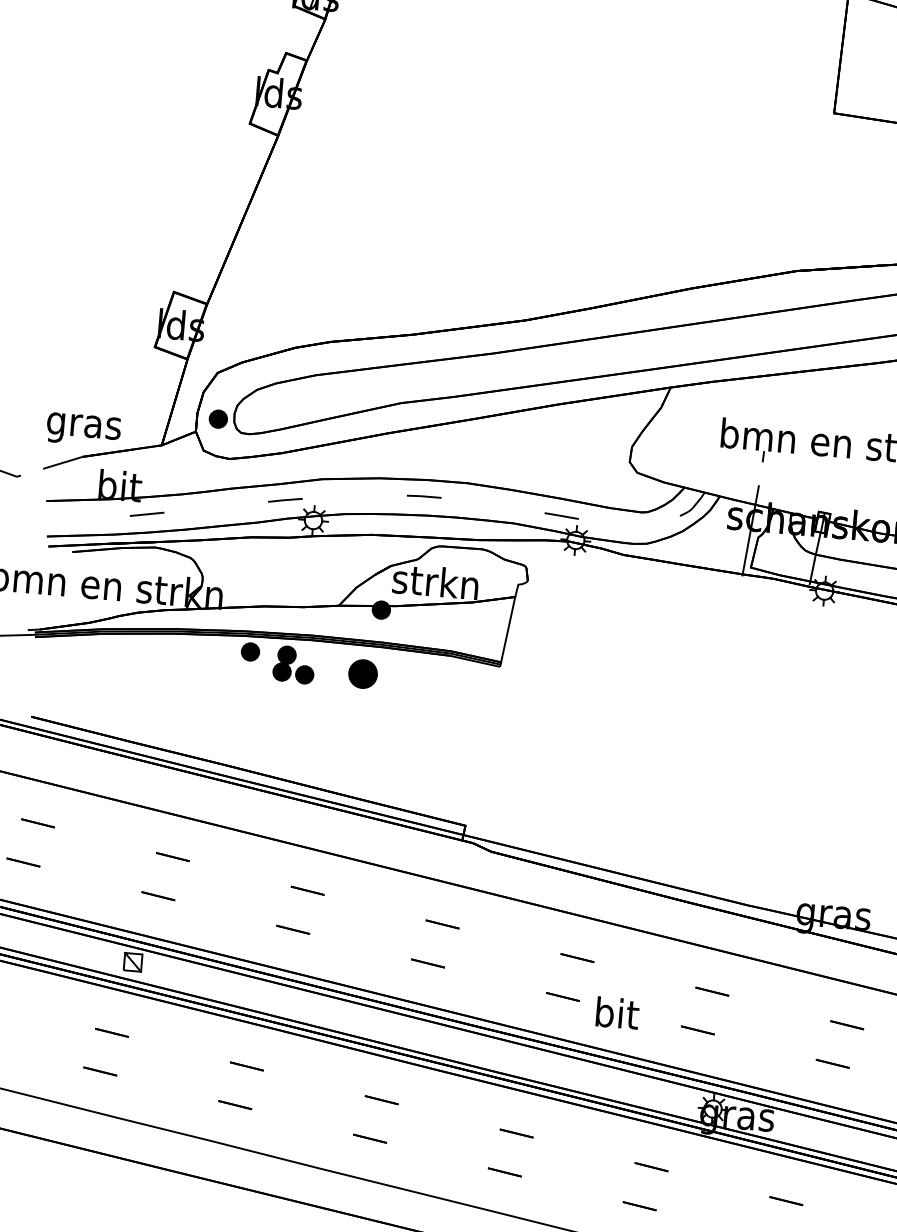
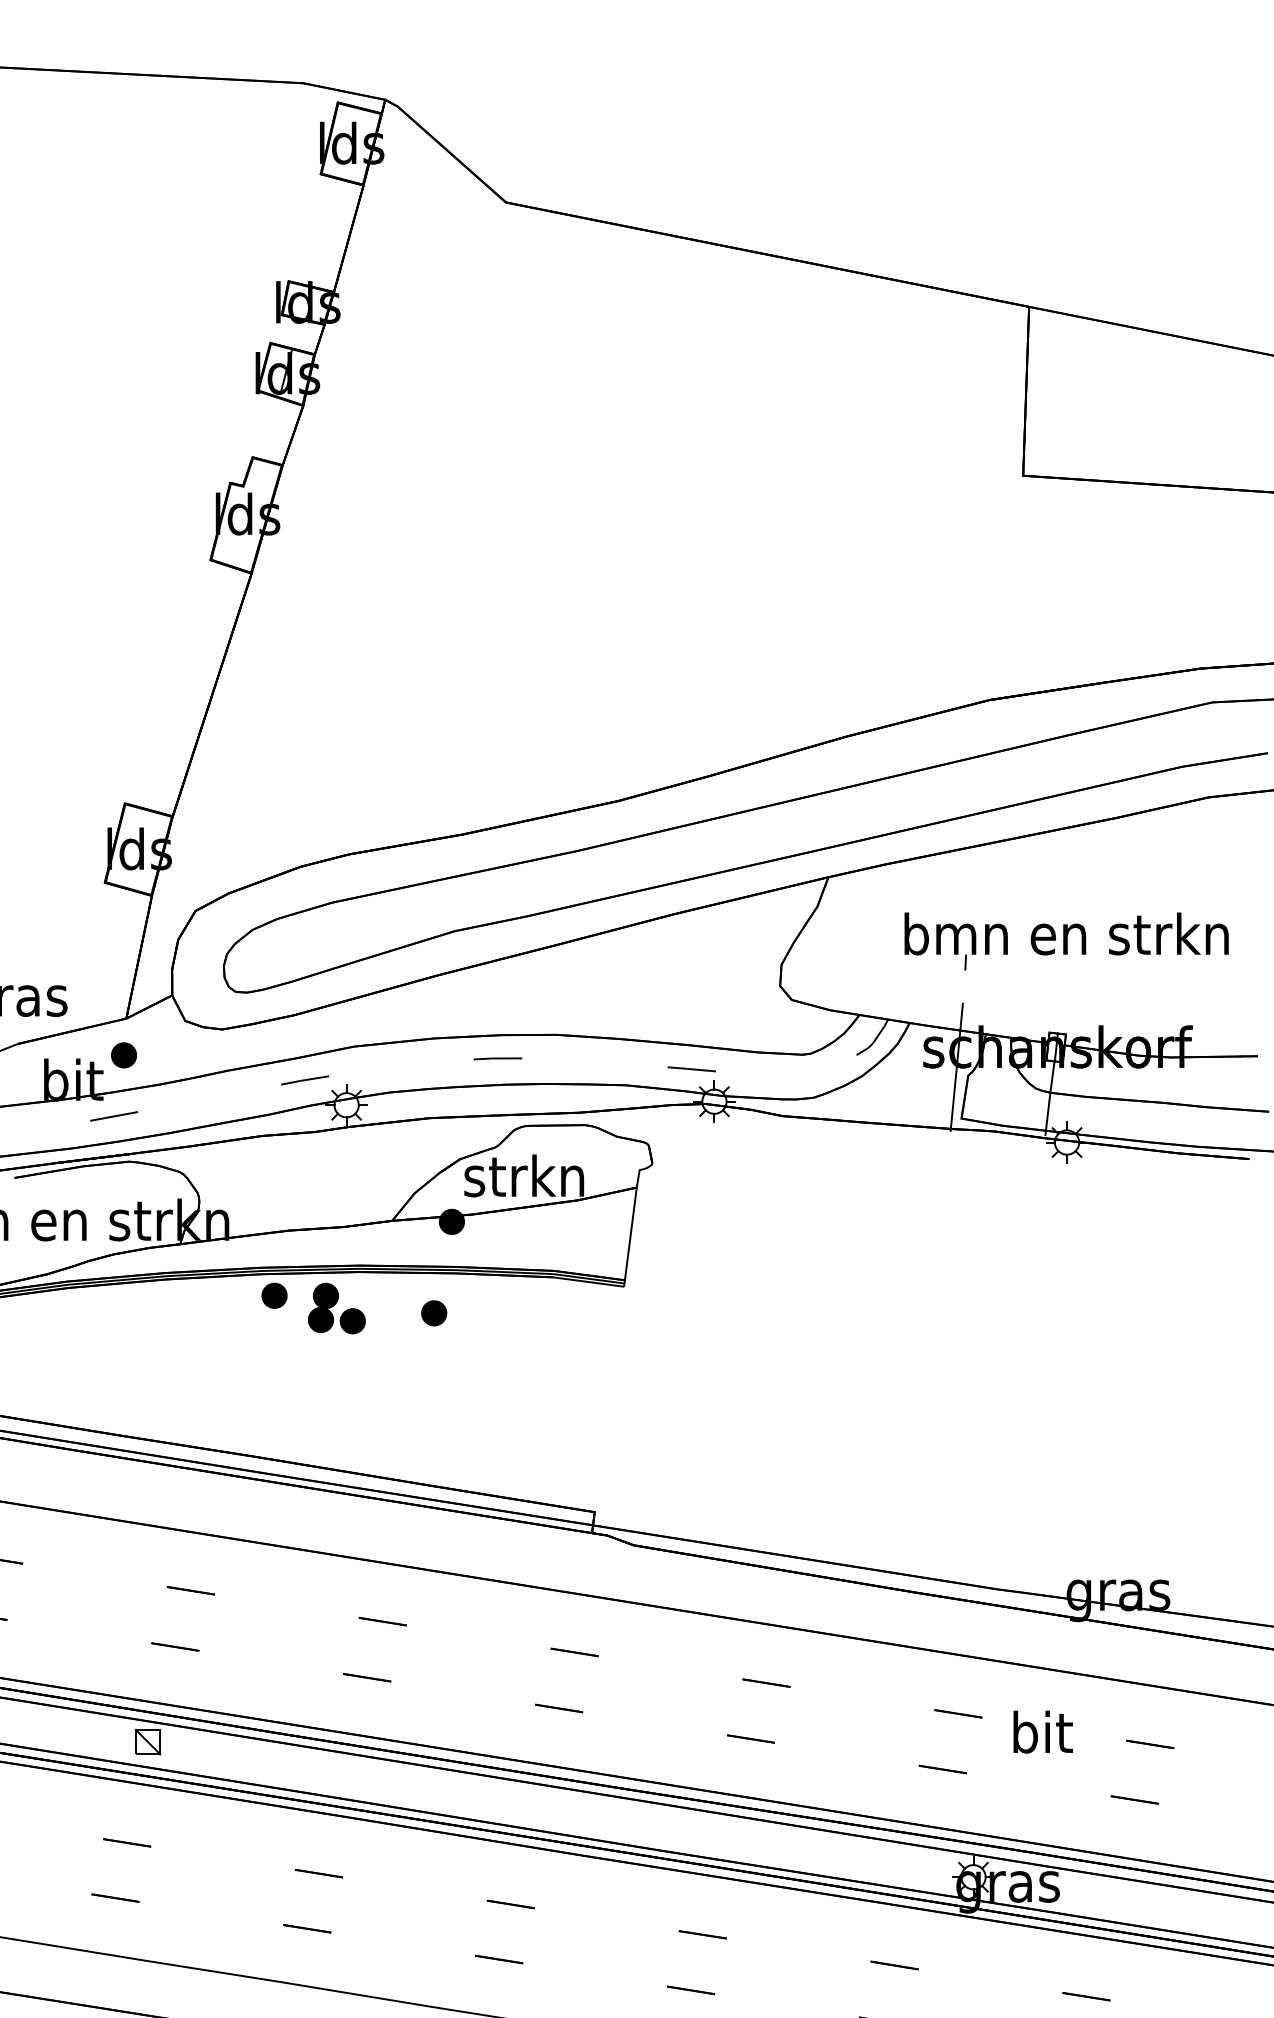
part: (218, 419) -> (124, 1055), moved
part: (363, 674) -> (434, 1313), size x0.62
text: (617, 1012) -> (1042, 1731), moved

